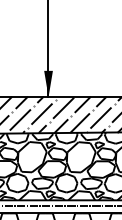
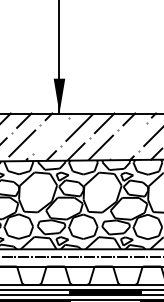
line: (41, 113) -> (50, 135), removed
line: (100, 117) -> (128, 140), removed

